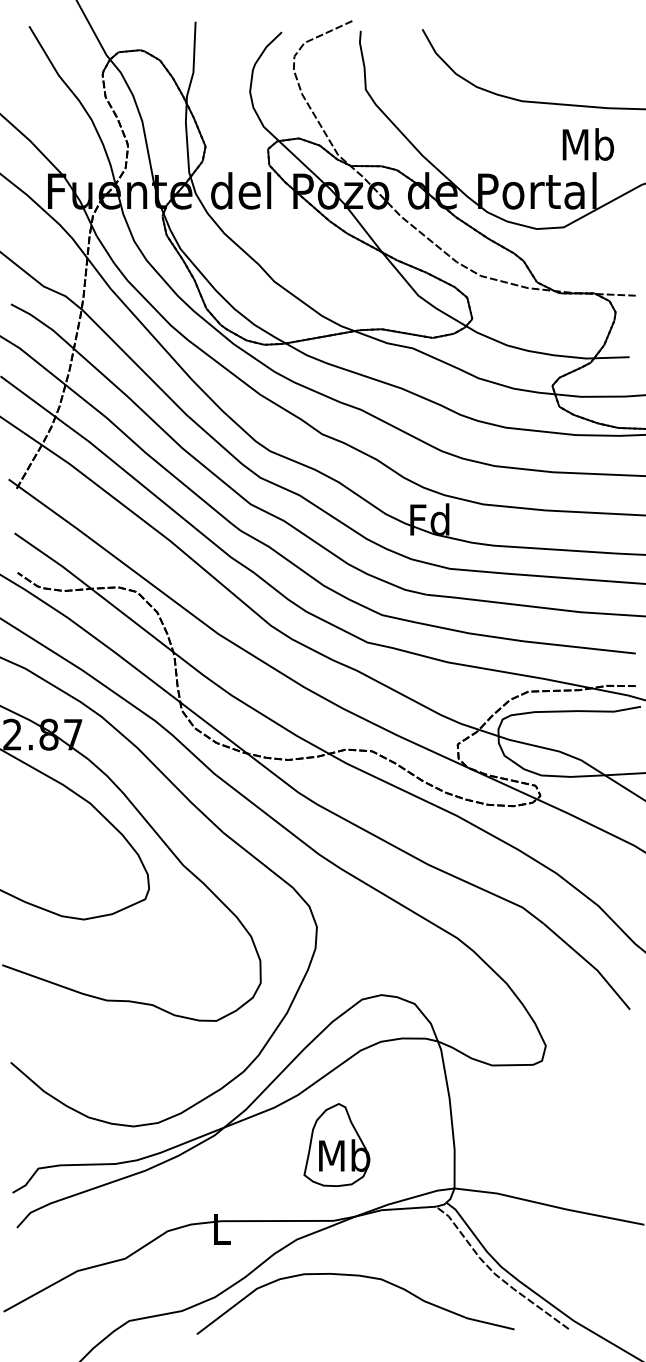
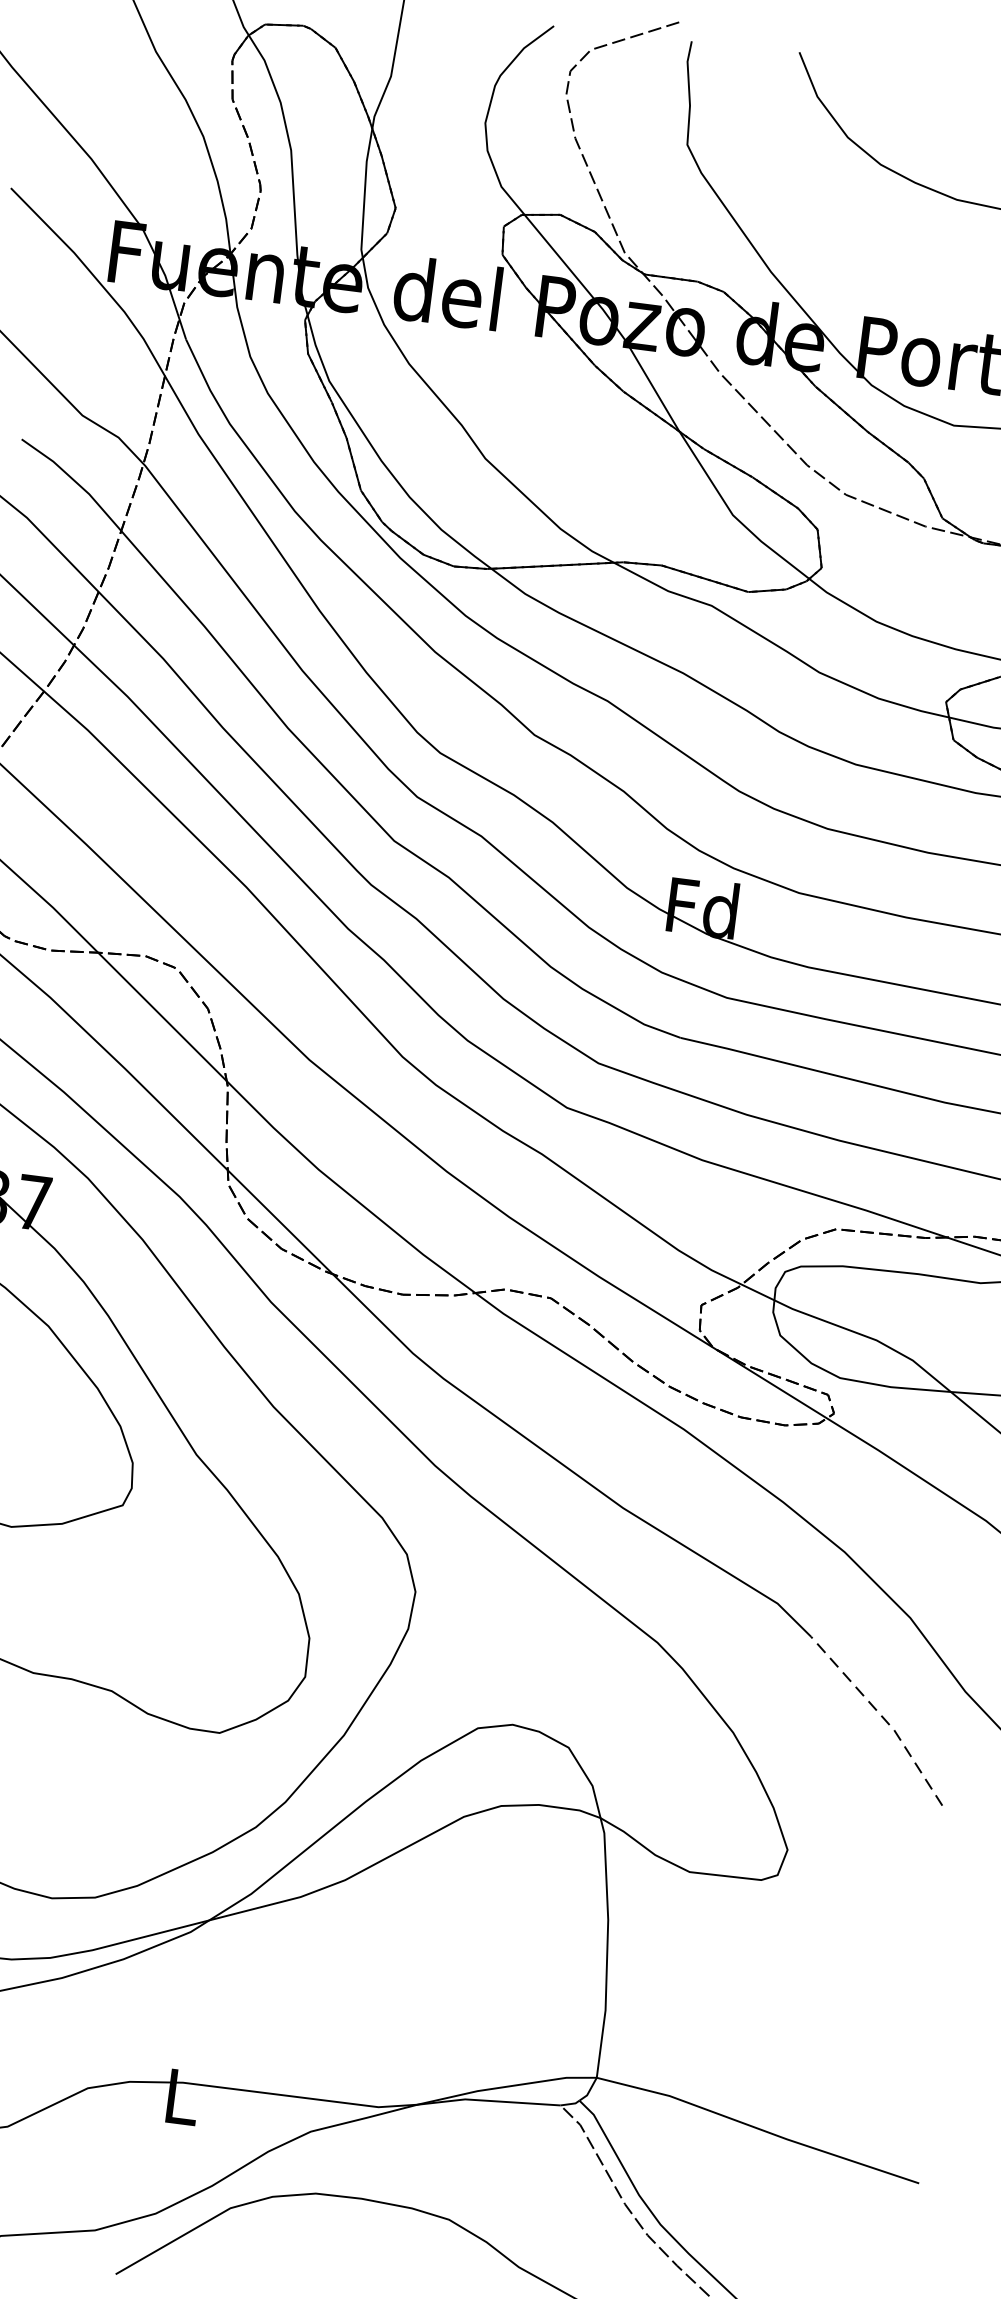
line: (590, 964) -> (883, 1718), solid -> dashed
part: (336, 1144) -> (401, 1974), removed

